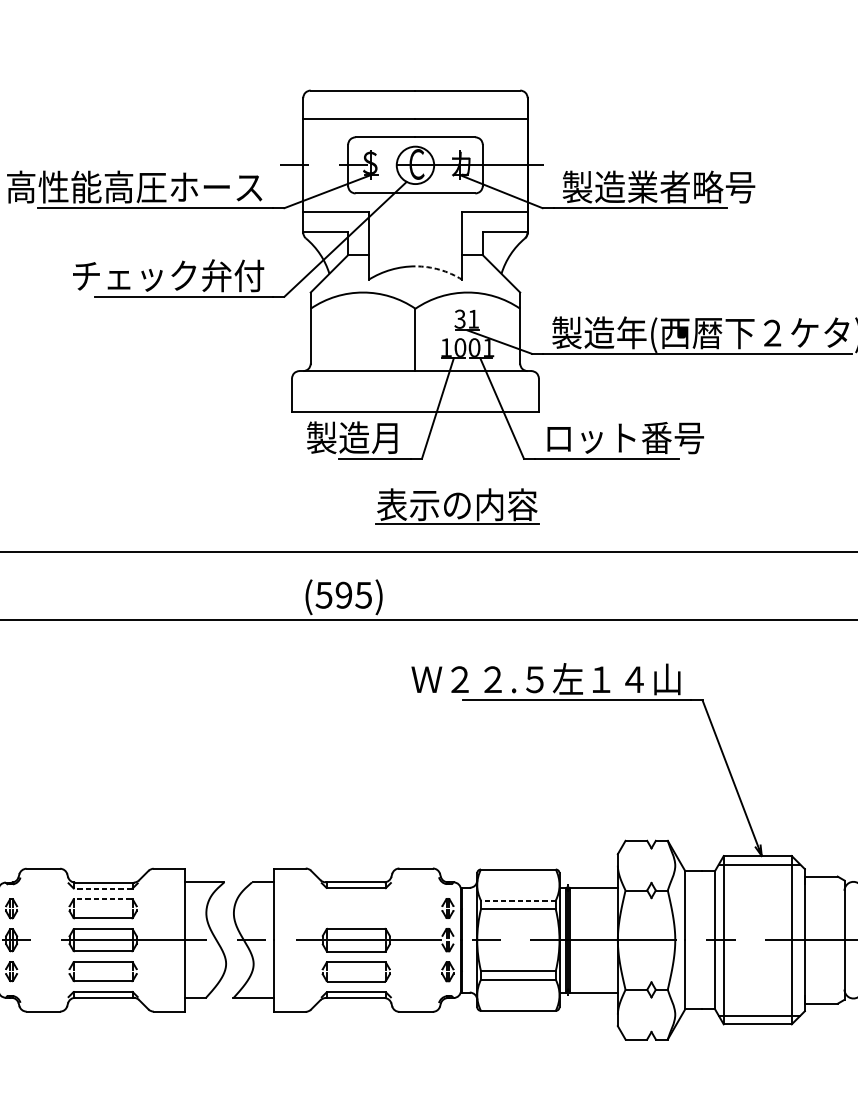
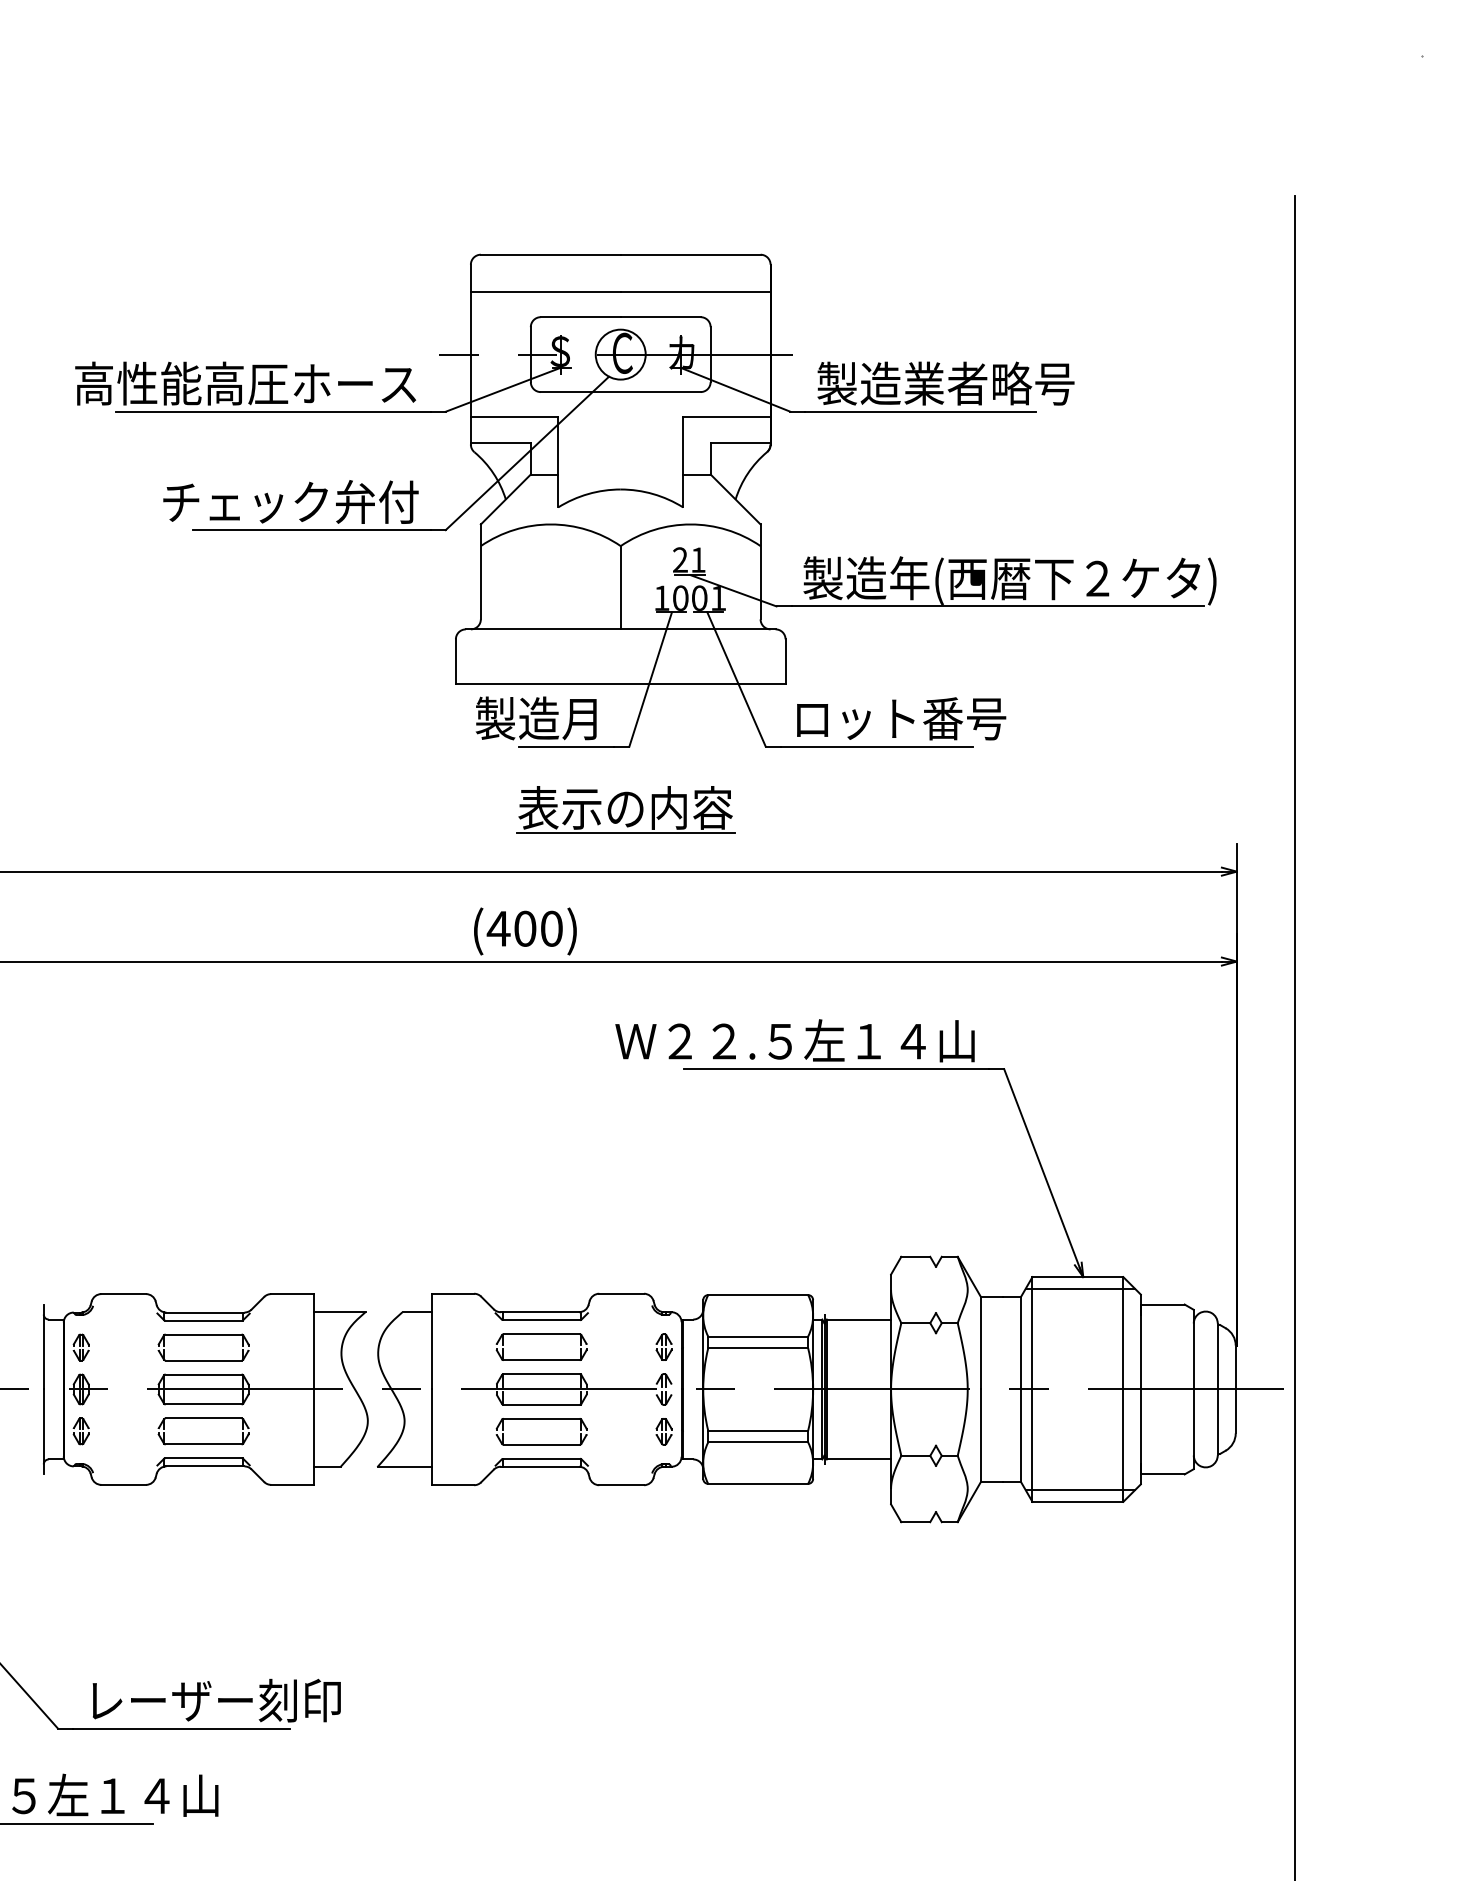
arc: (440, 270) -> (653, 494), dashed -> solid
text: (459, 318) -> (679, 559), 31 -> 21
part: (457, 505) -> (625, 809), moved
text: (343, 595) -> (524, 928), (595) -> (400)
line: (103, 888) -> (203, 1320), dashed -> solid
line: (103, 899) -> (203, 1334), dashed -> solid
part: (356, 899) -> (541, 1334), added
line: (518, 900) -> (758, 1336), dashed -> solid

